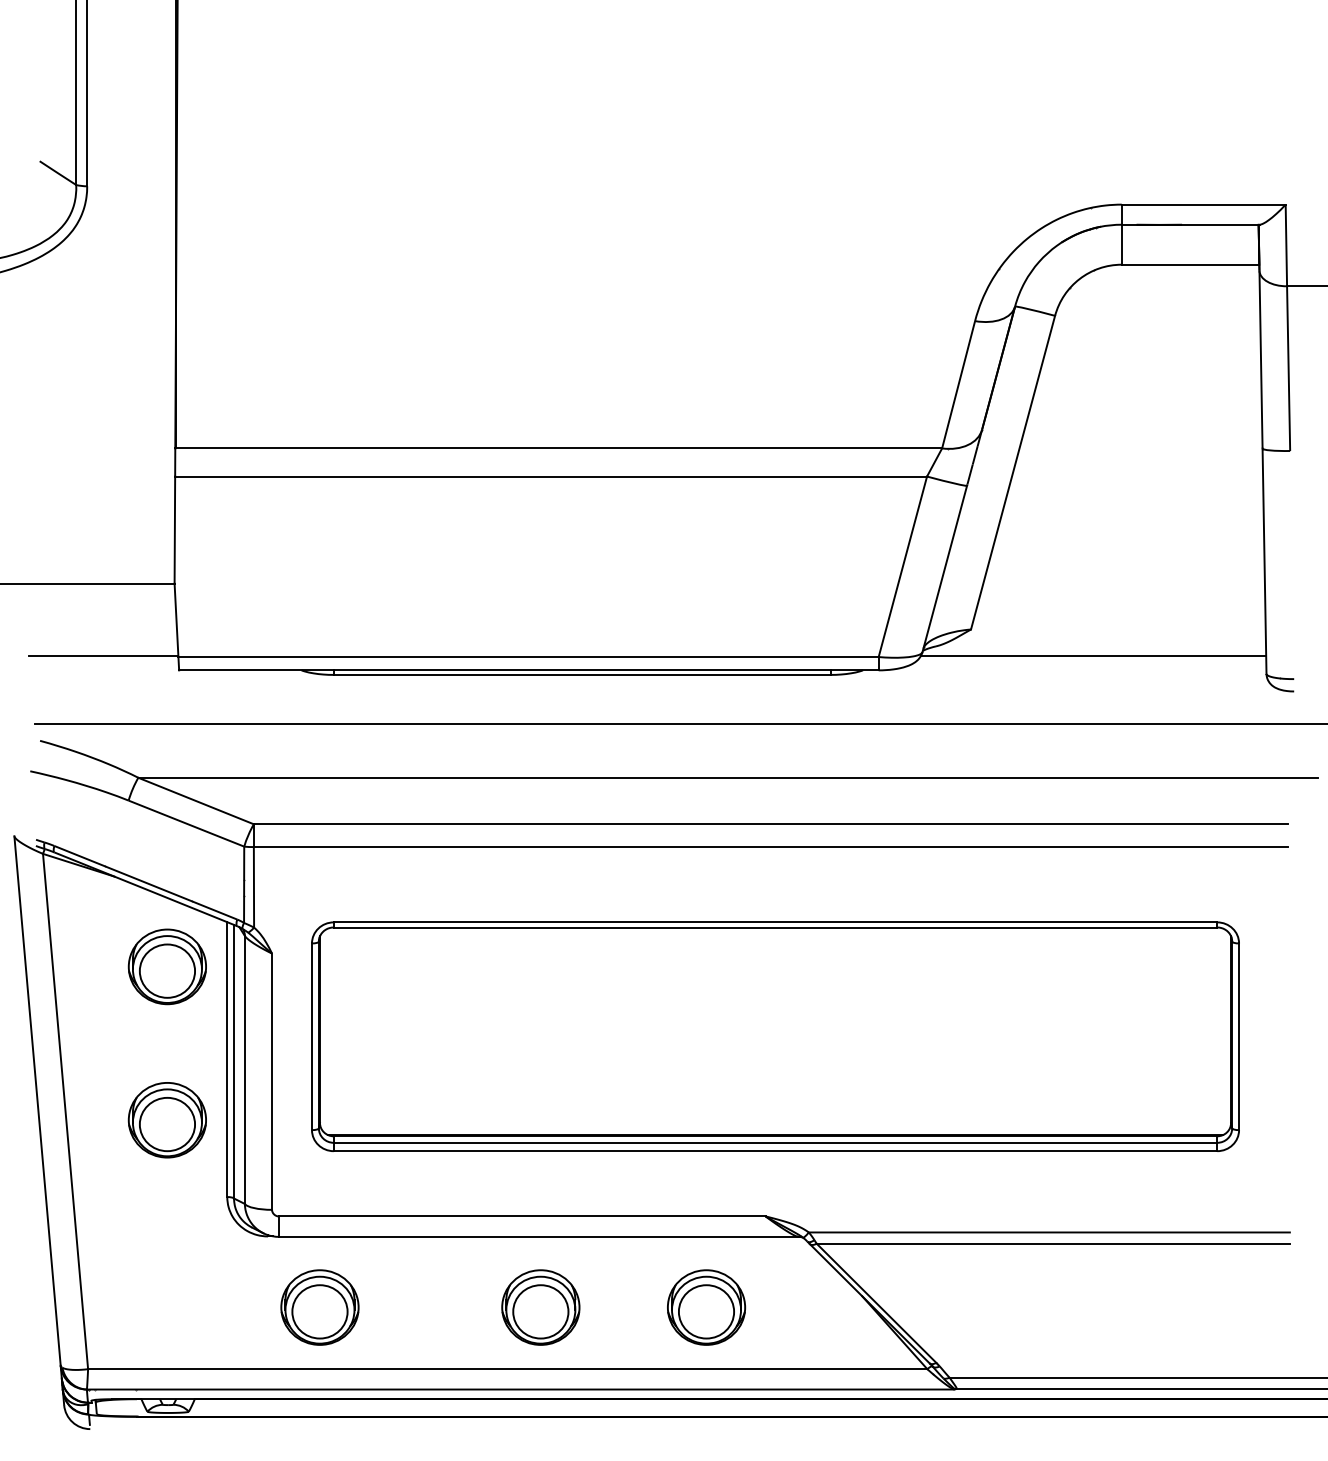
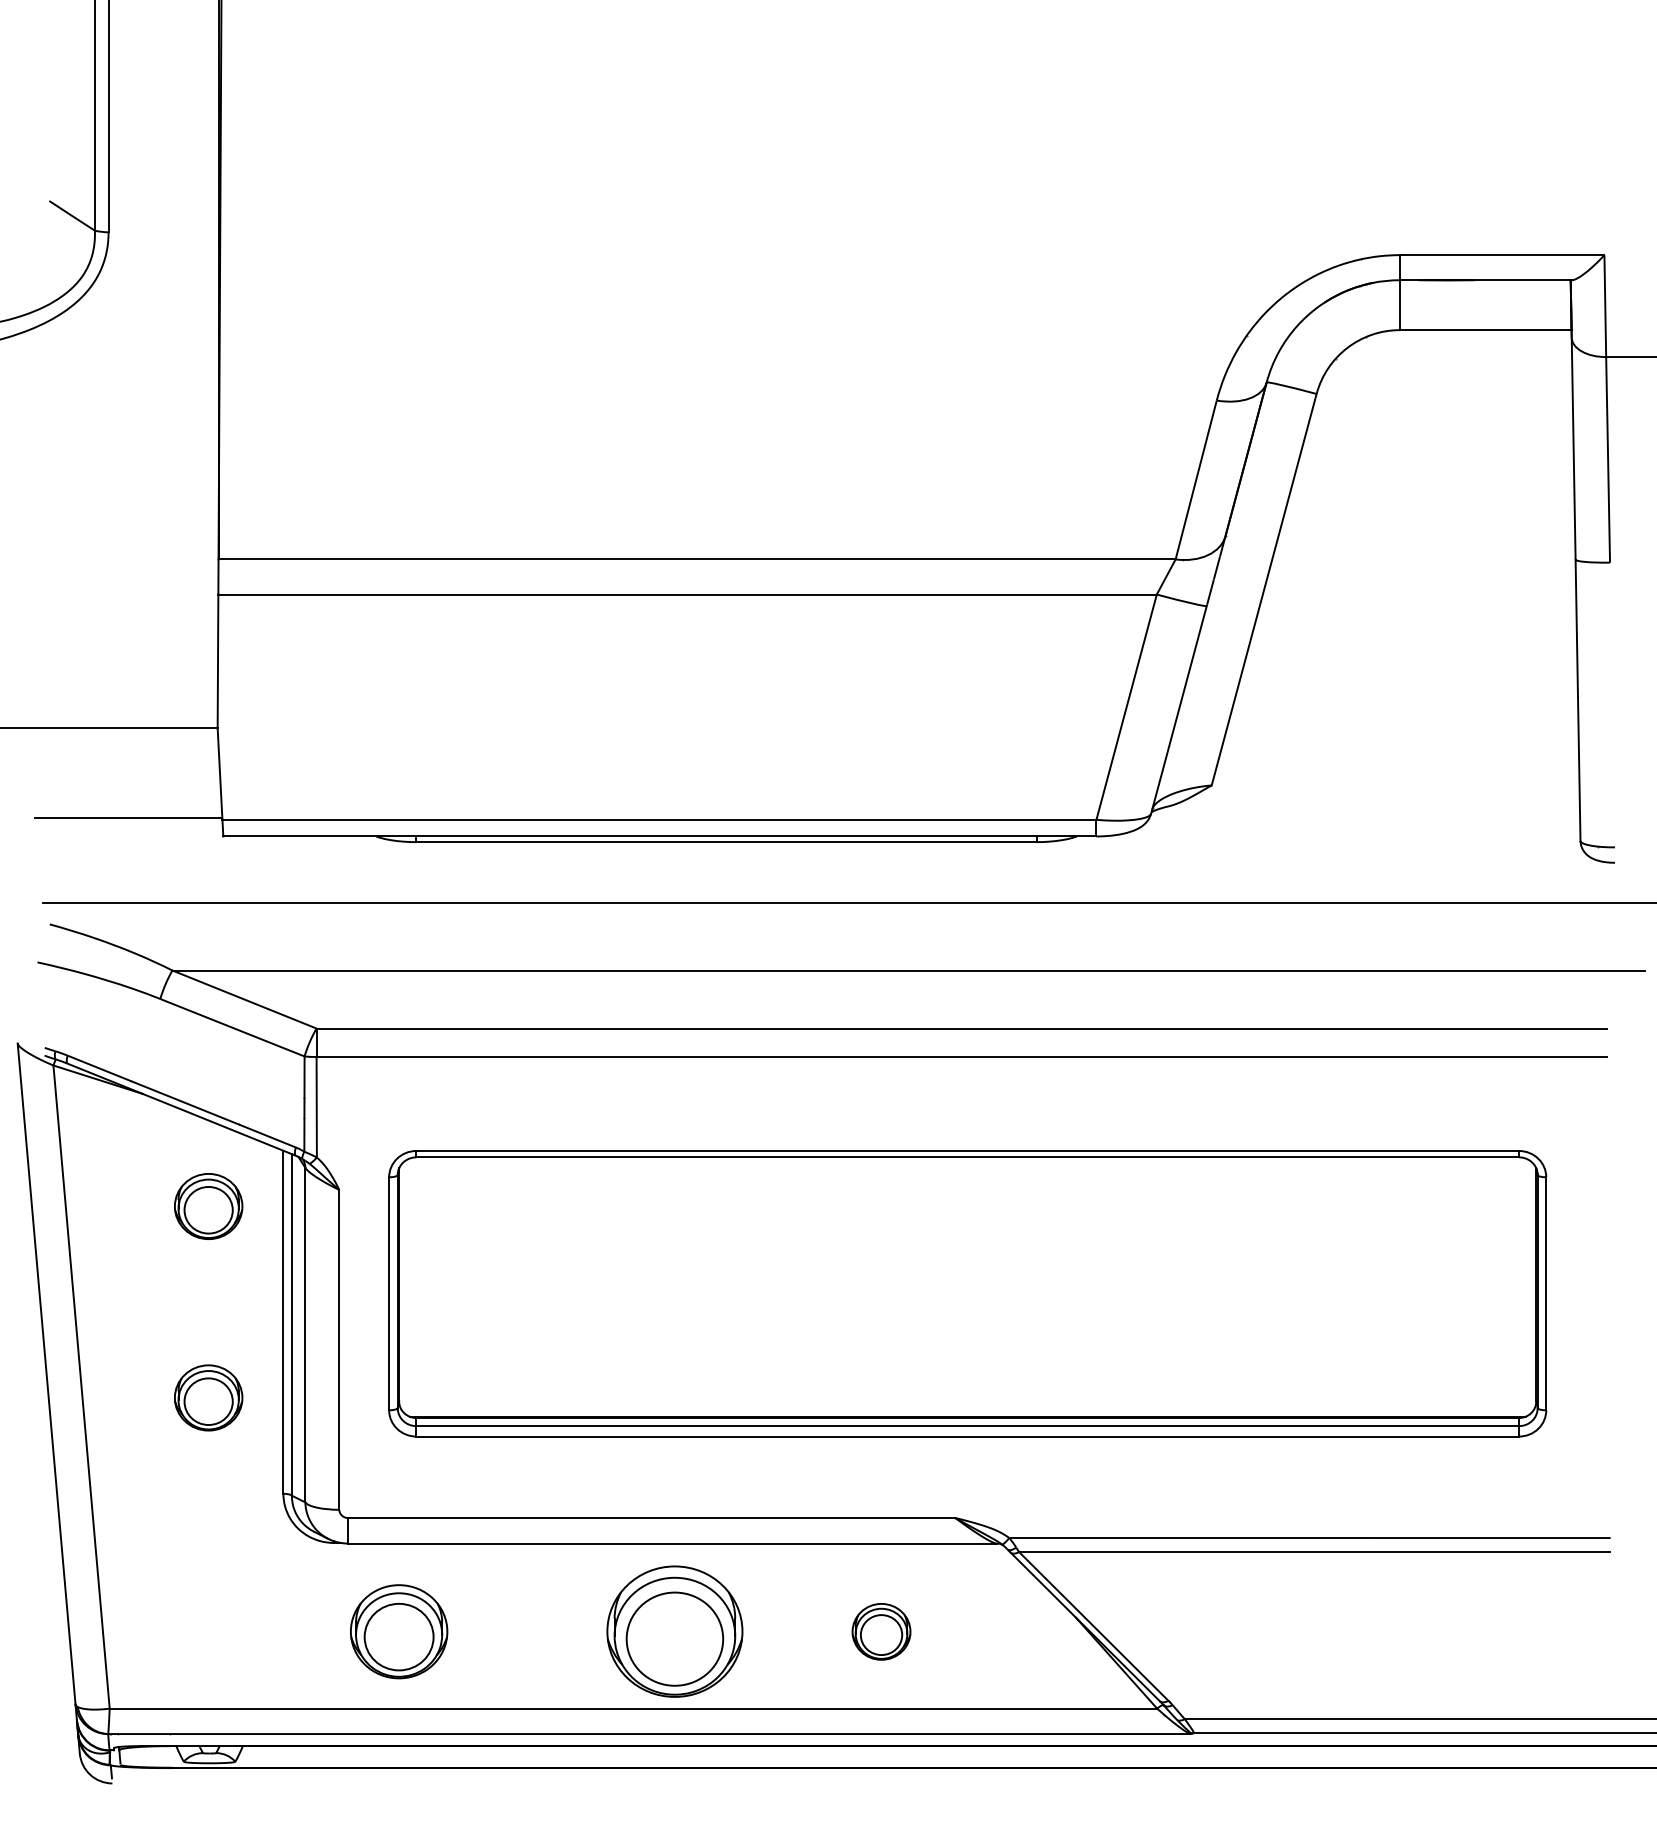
line: (1093, 655) -> (1364, 818), removed
part: (167, 966) -> (208, 1206), size x0.7
part: (167, 1119) -> (208, 1397), size x0.7
part: (540, 1307) -> (674, 1631), size x1.4
part: (706, 1307) -> (881, 1631), size x0.6

